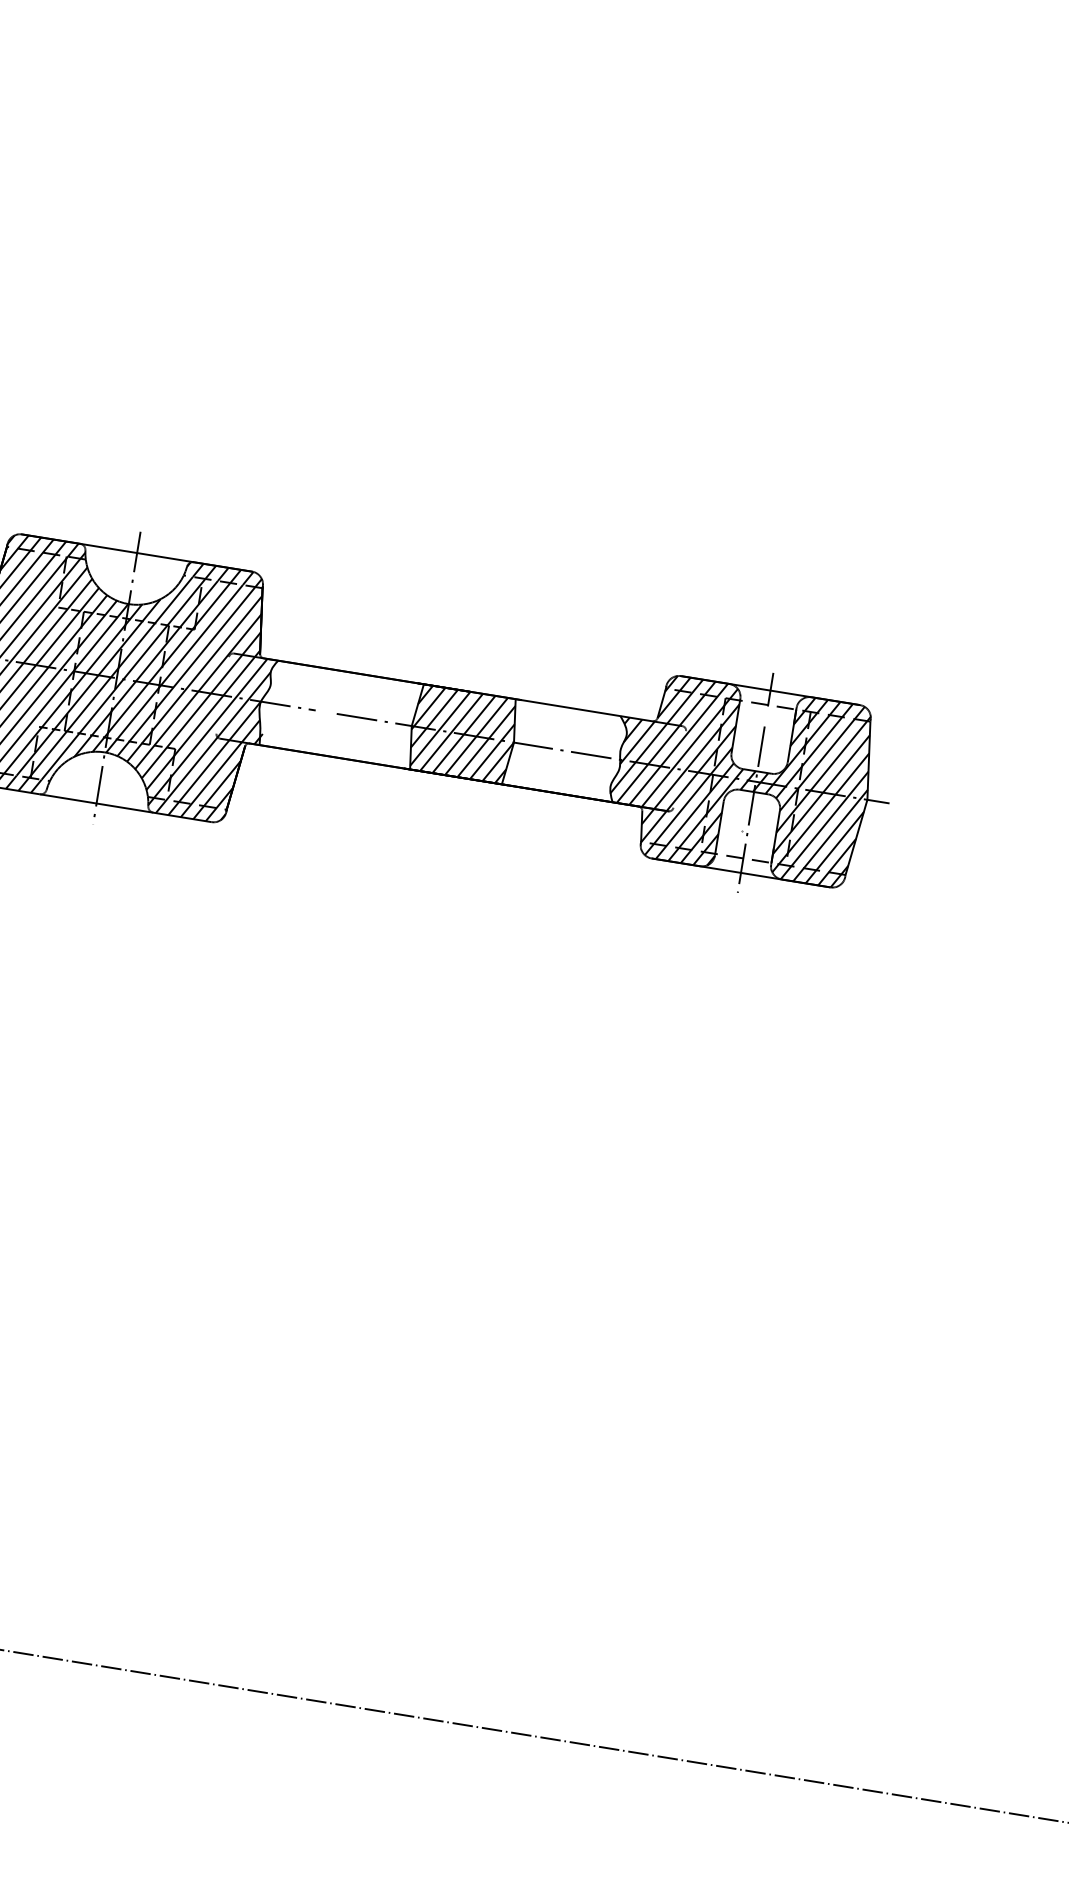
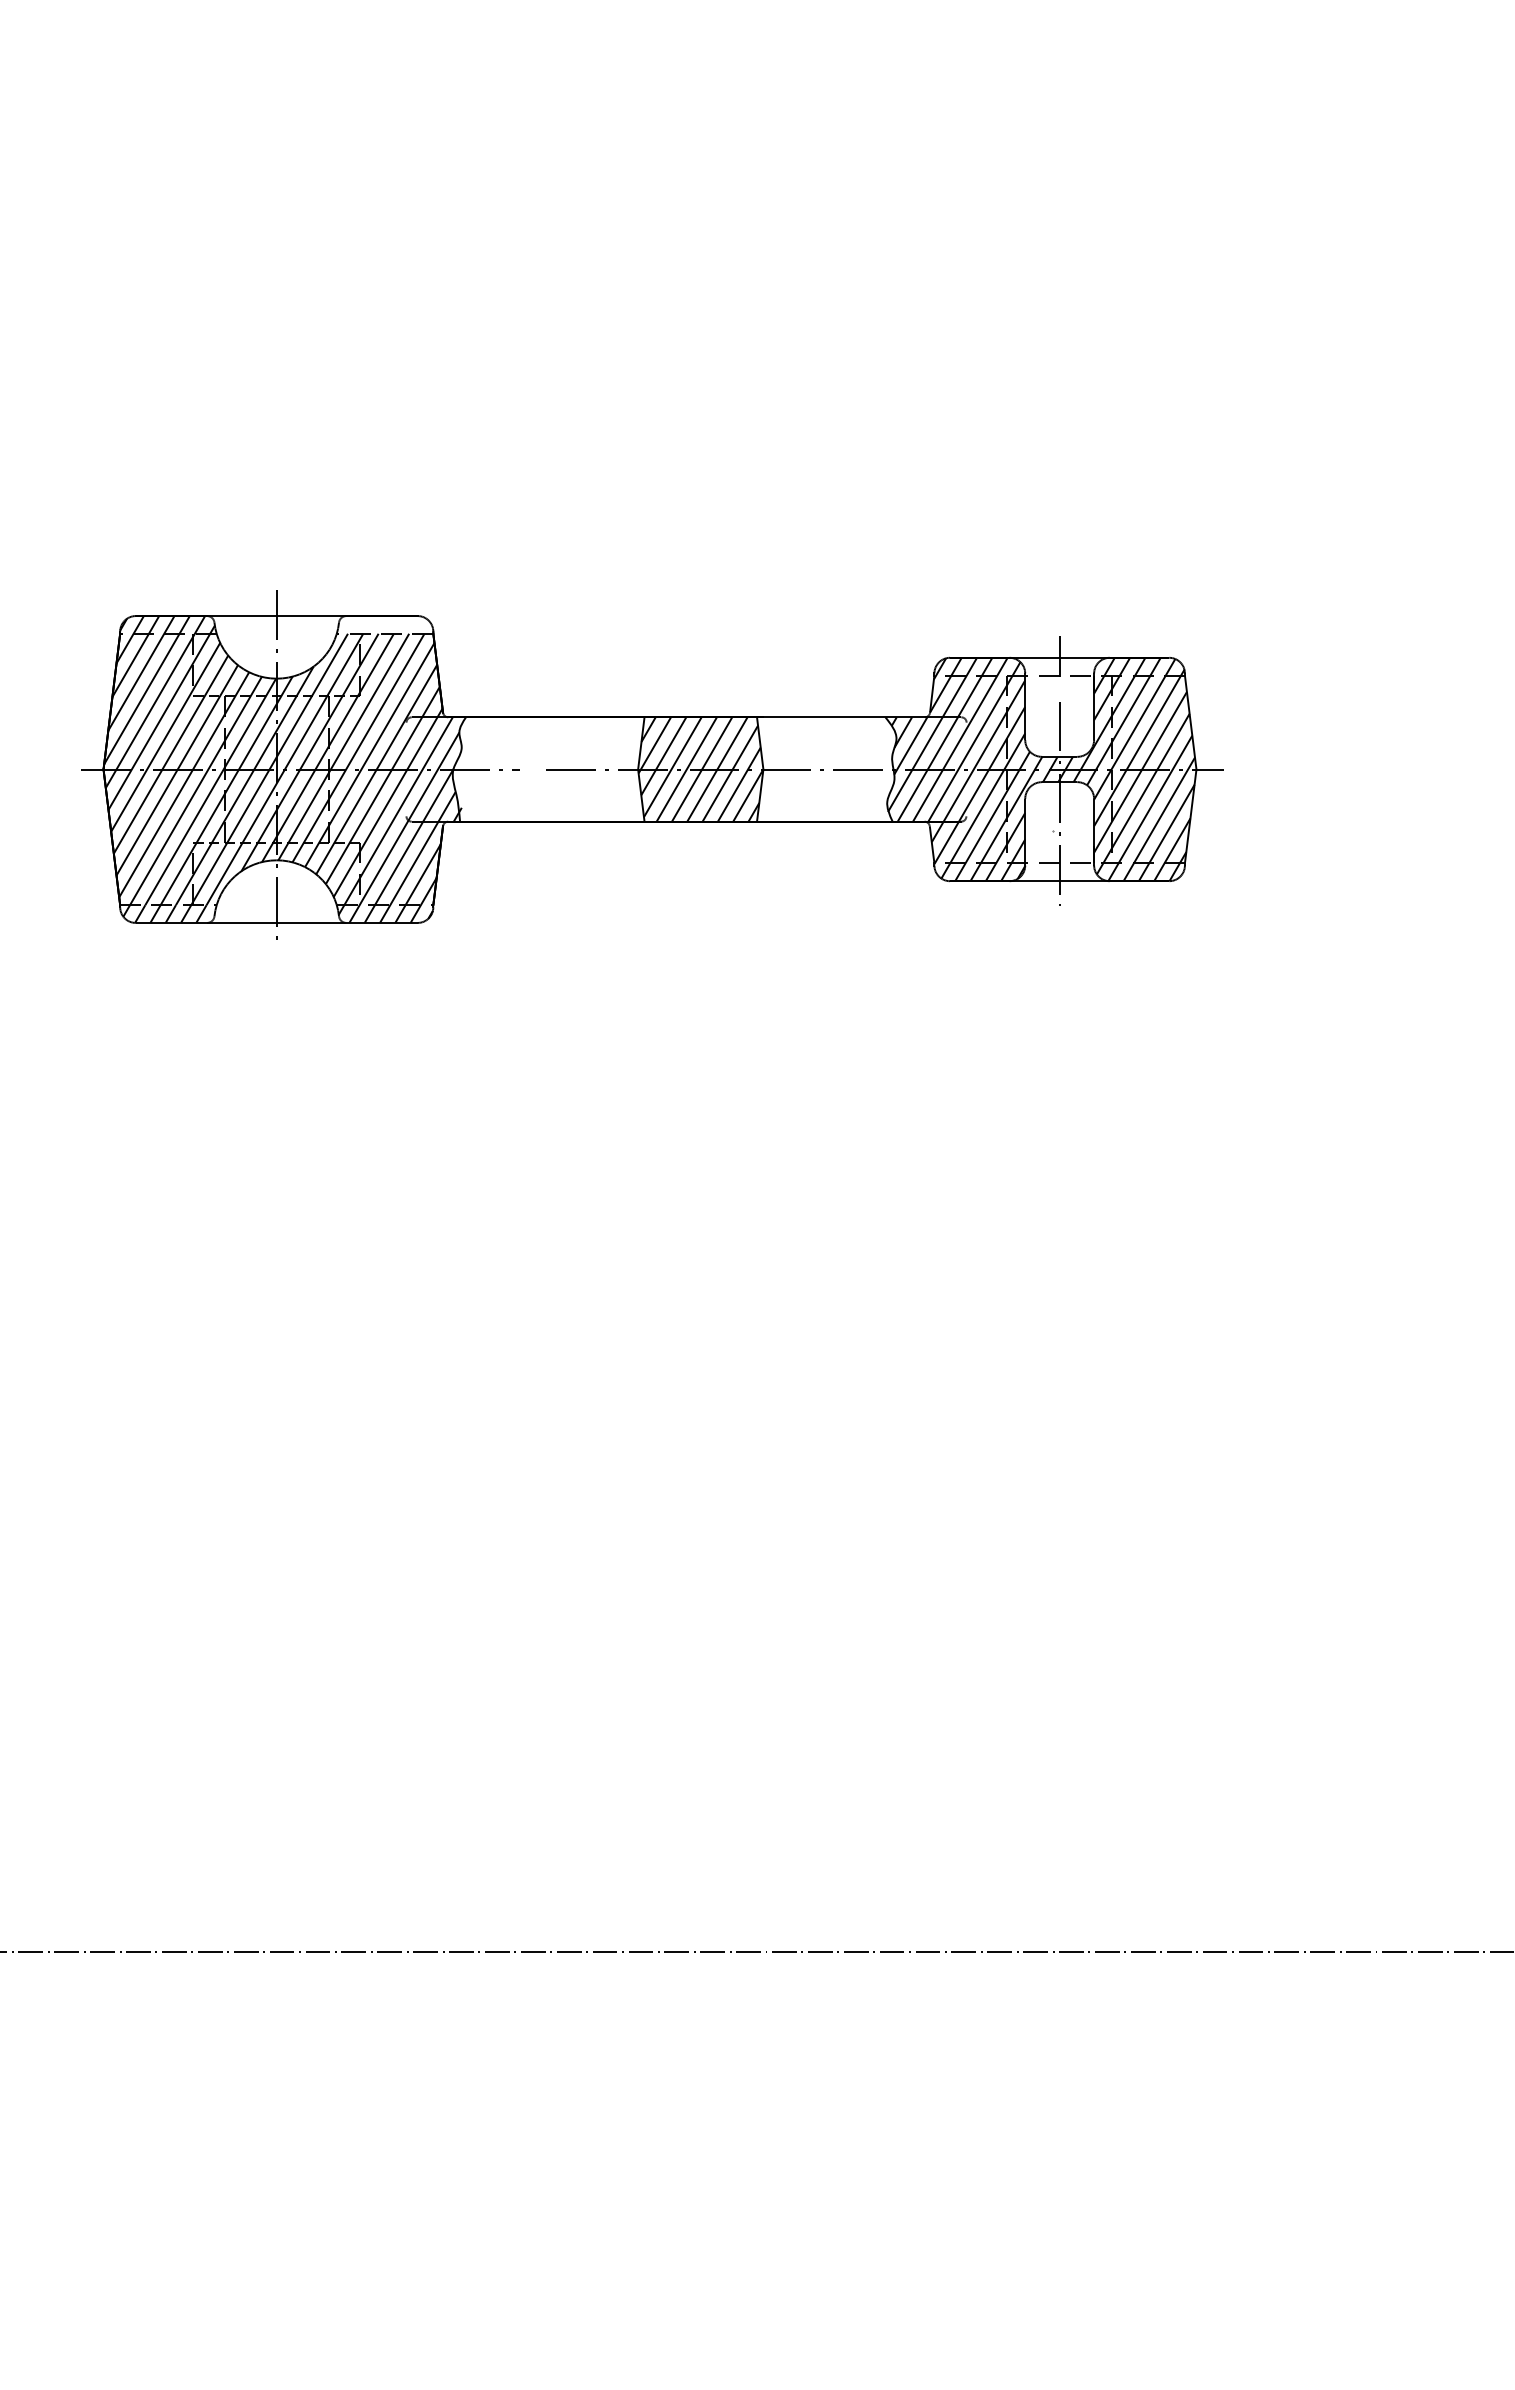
hatch: (223, 574) -> (384, 624), removed

